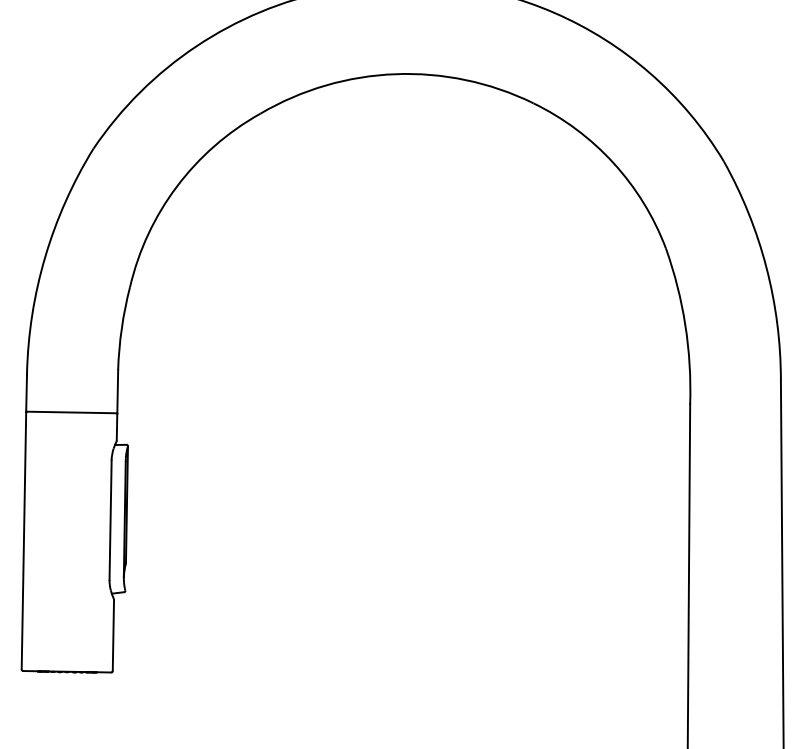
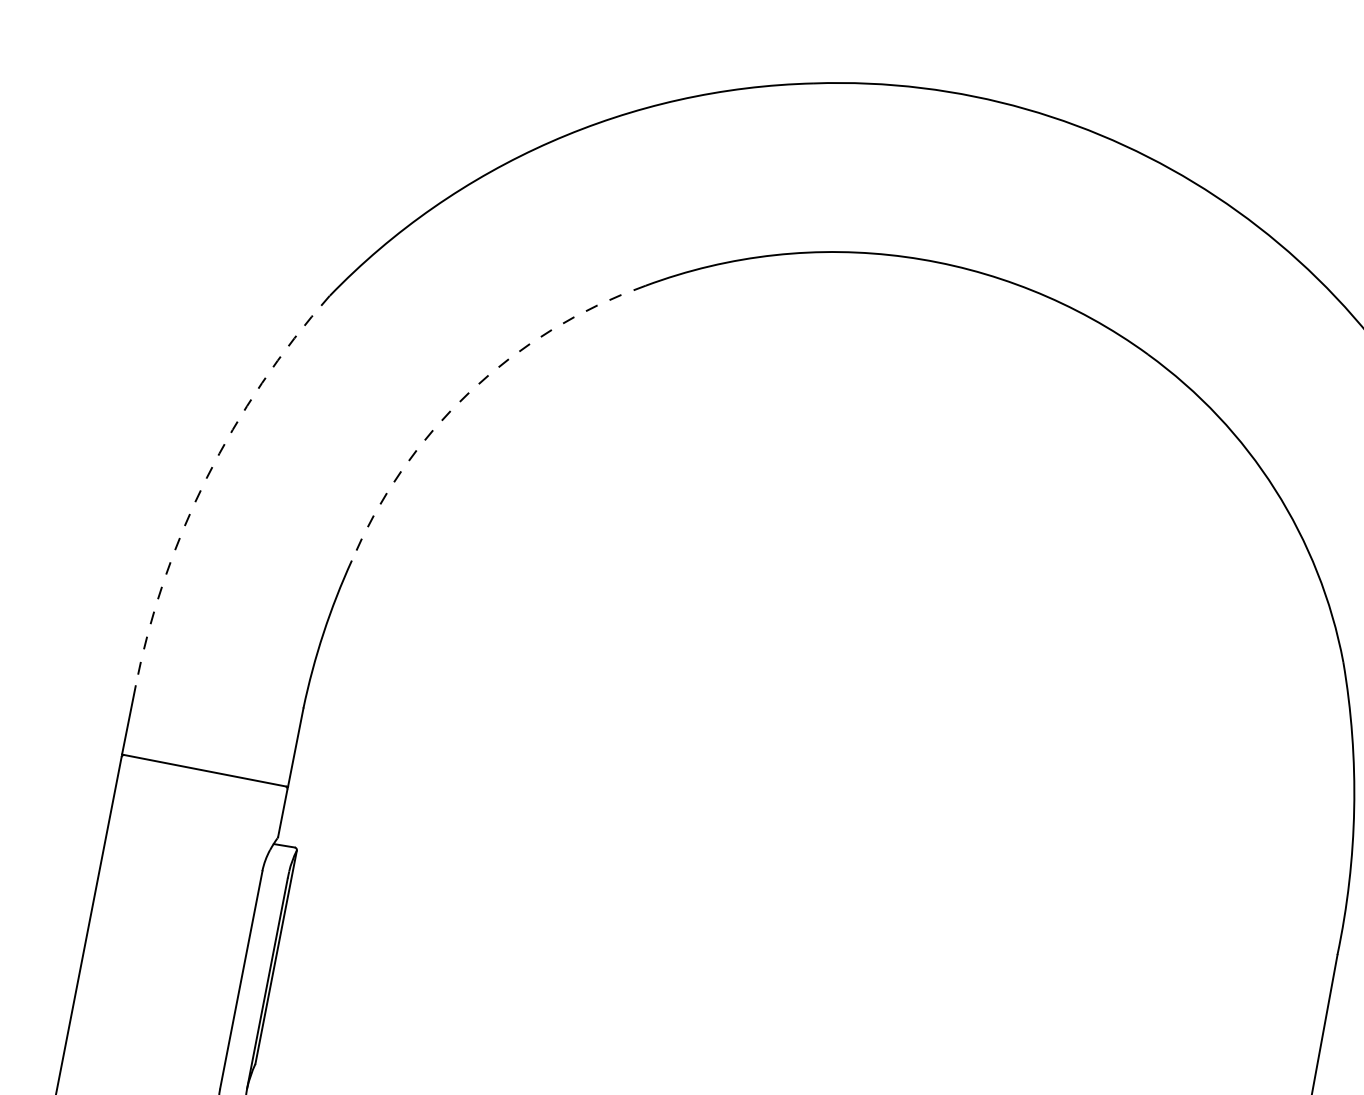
arc: (176, 186) -> (469, 391), solid -> dashed
arc: (45, 257) -> (207, 479), solid -> dashed

